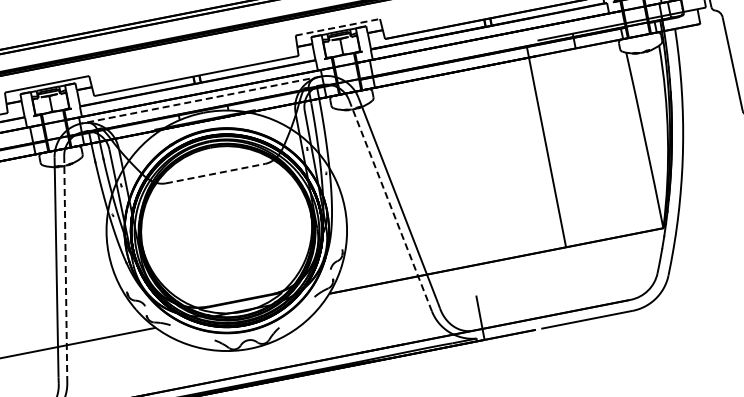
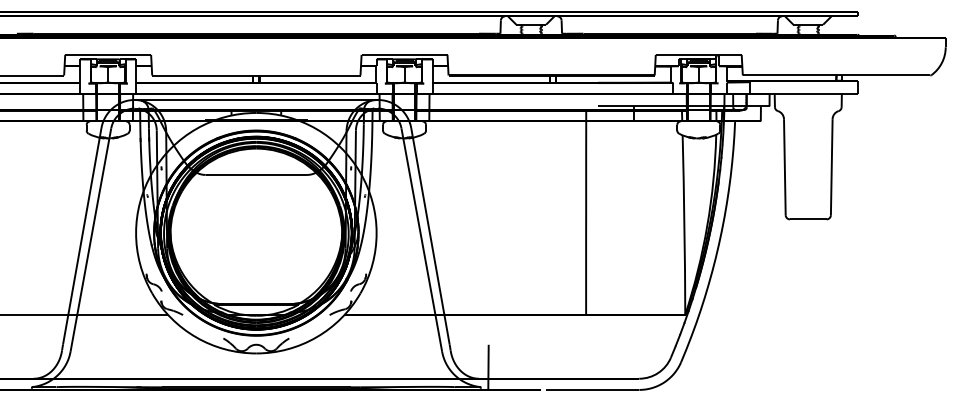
line: (337, 26) -> (404, 54), dashed -> solid
line: (201, 100) -> (256, 100), dashed -> solid
line: (215, 173) -> (256, 174), dashed -> solid
line: (390, 206) -> (421, 240), dashed -> solid
line: (65, 269) -> (90, 240), dashed -> solid

